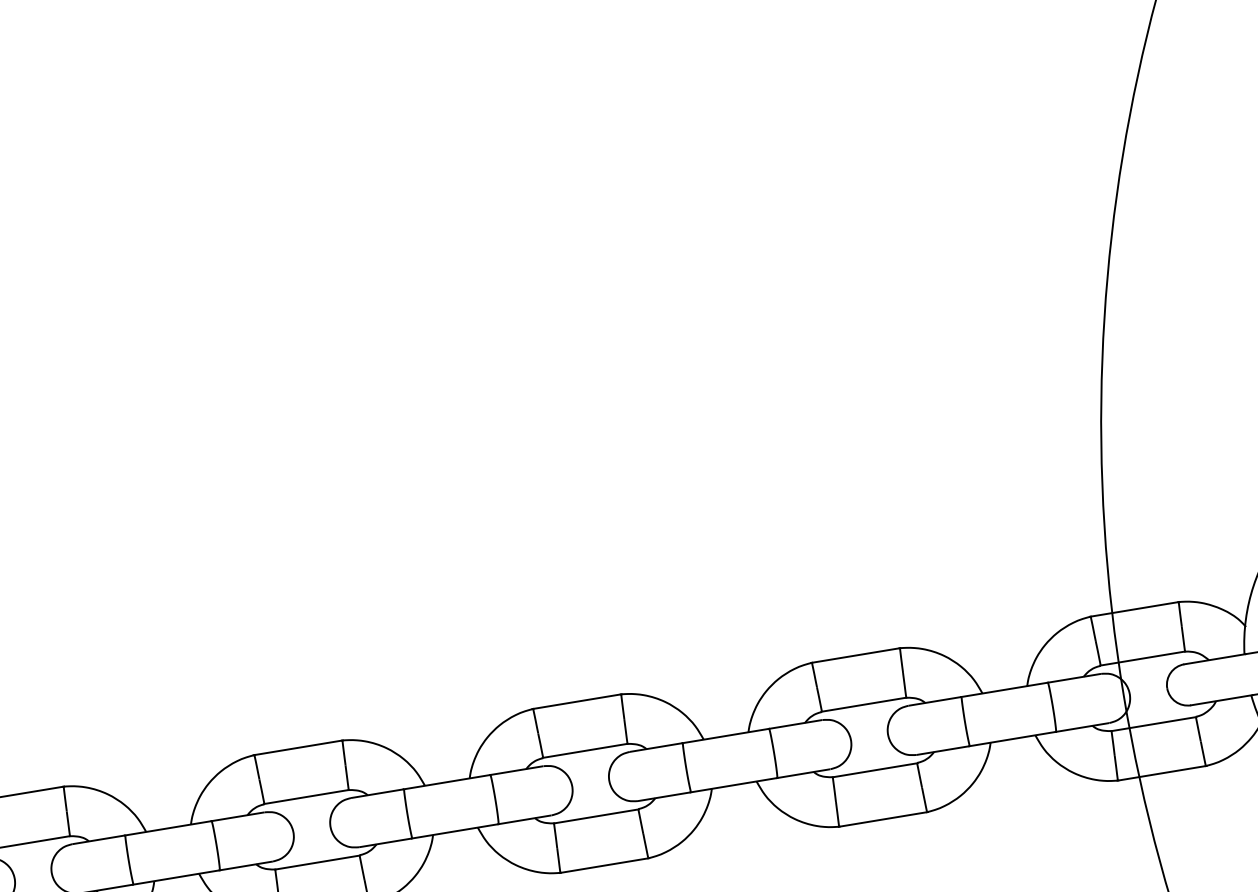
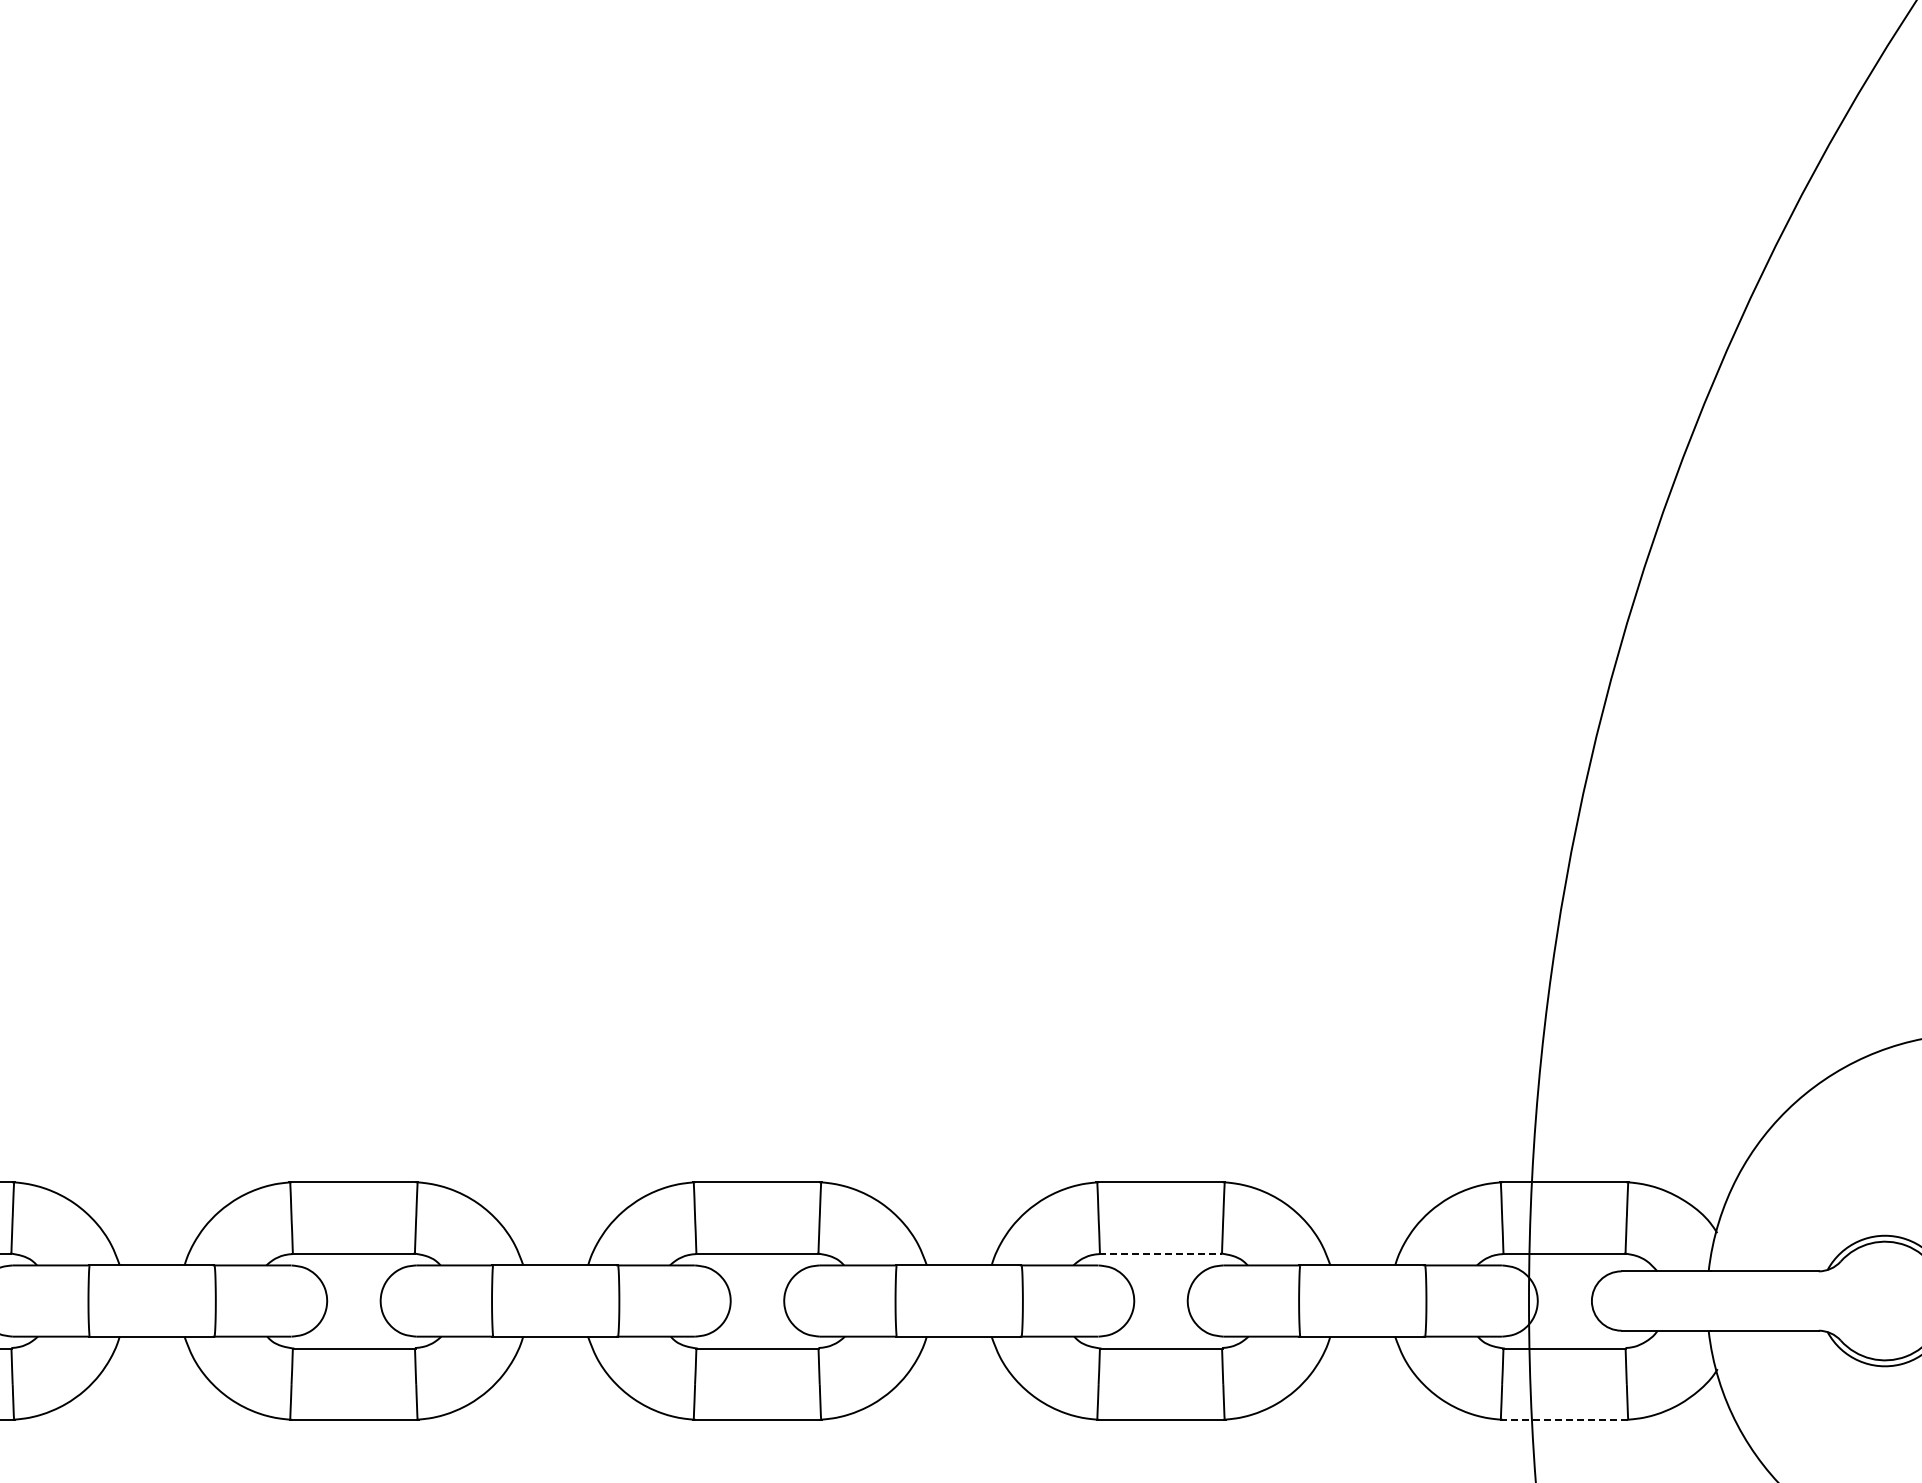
line: (864, 704) -> (1161, 1253), solid -> dashed
line: (1161, 773) -> (1564, 1419), solid -> dashed

